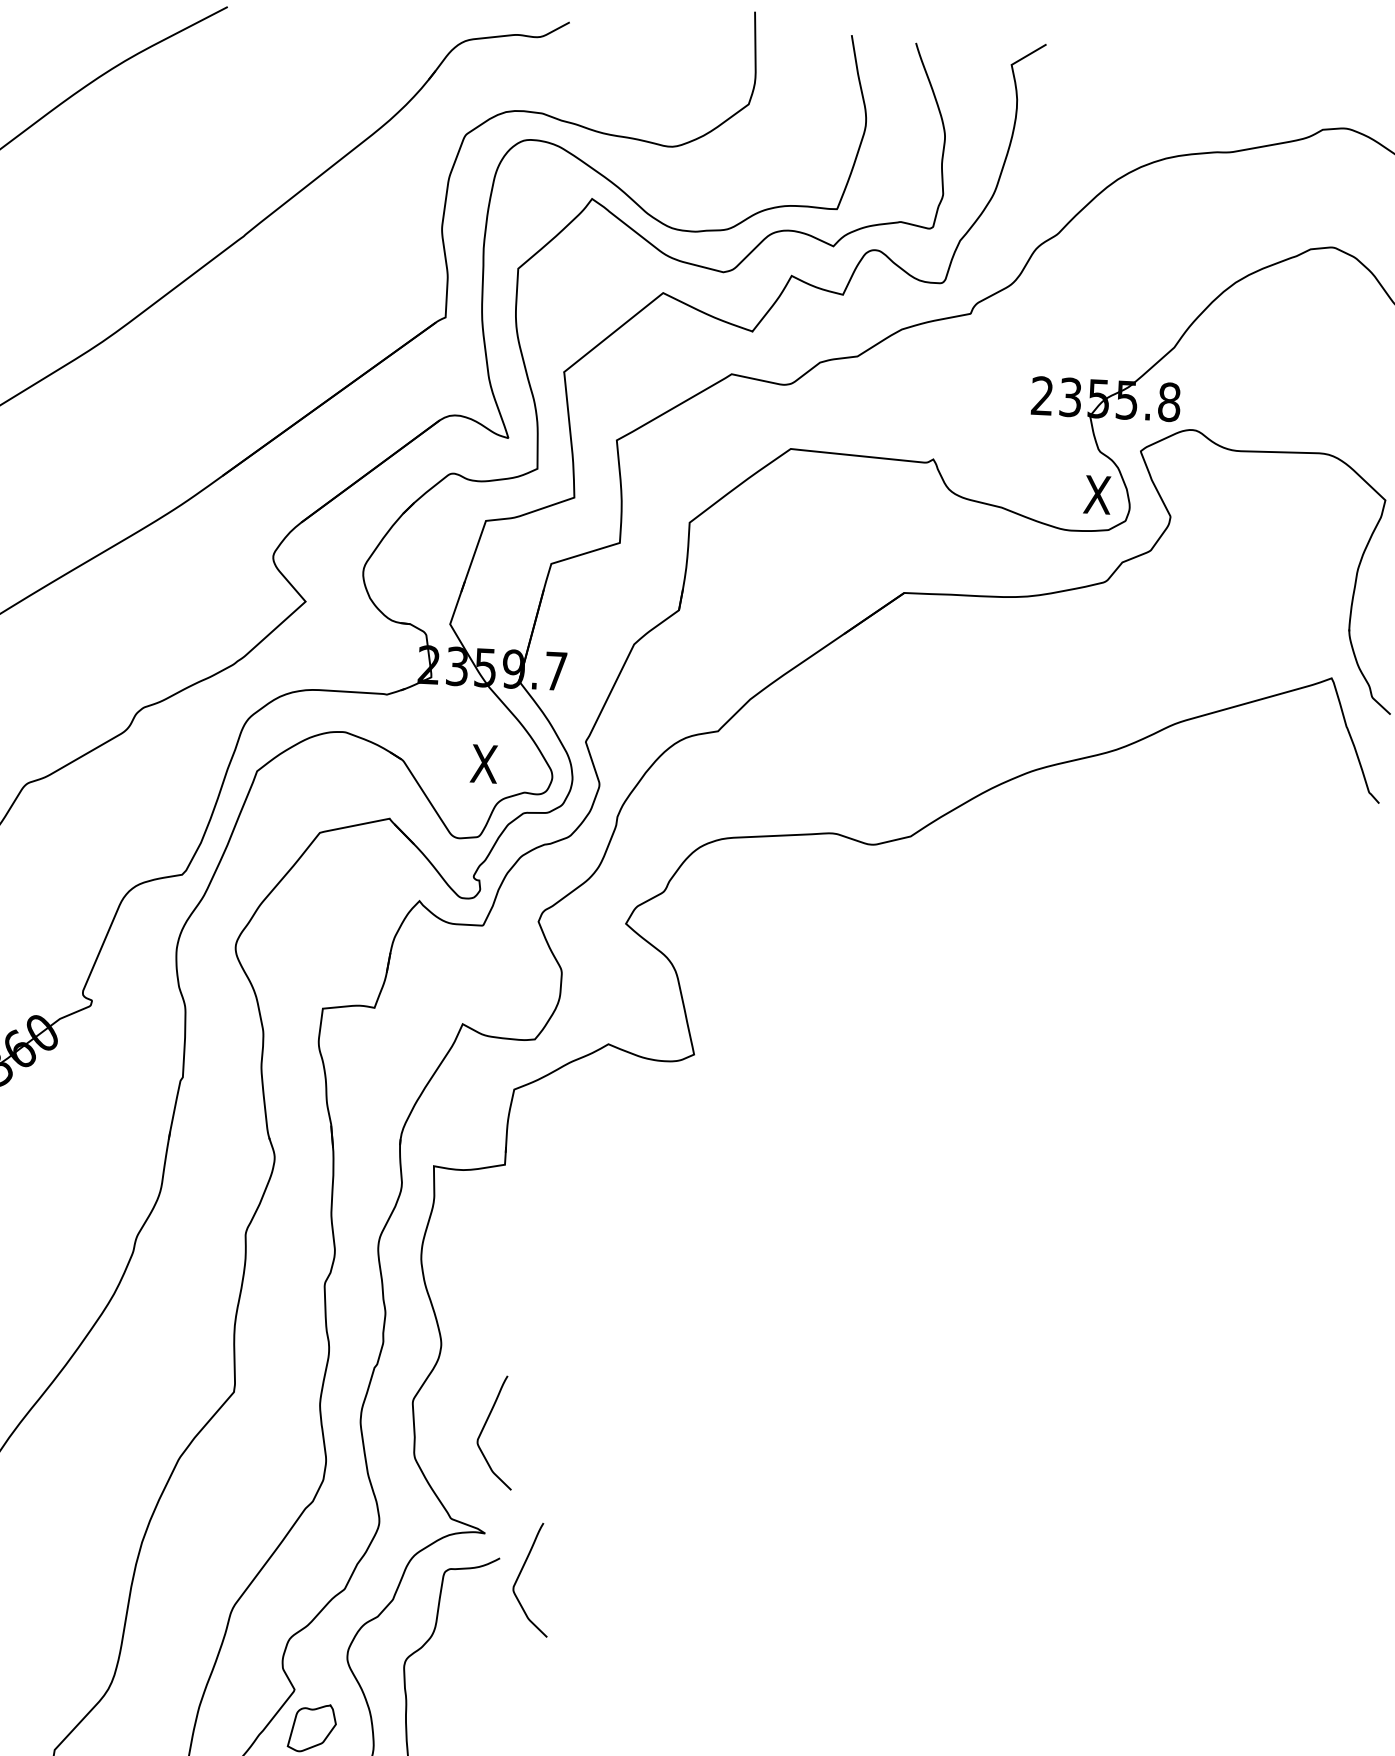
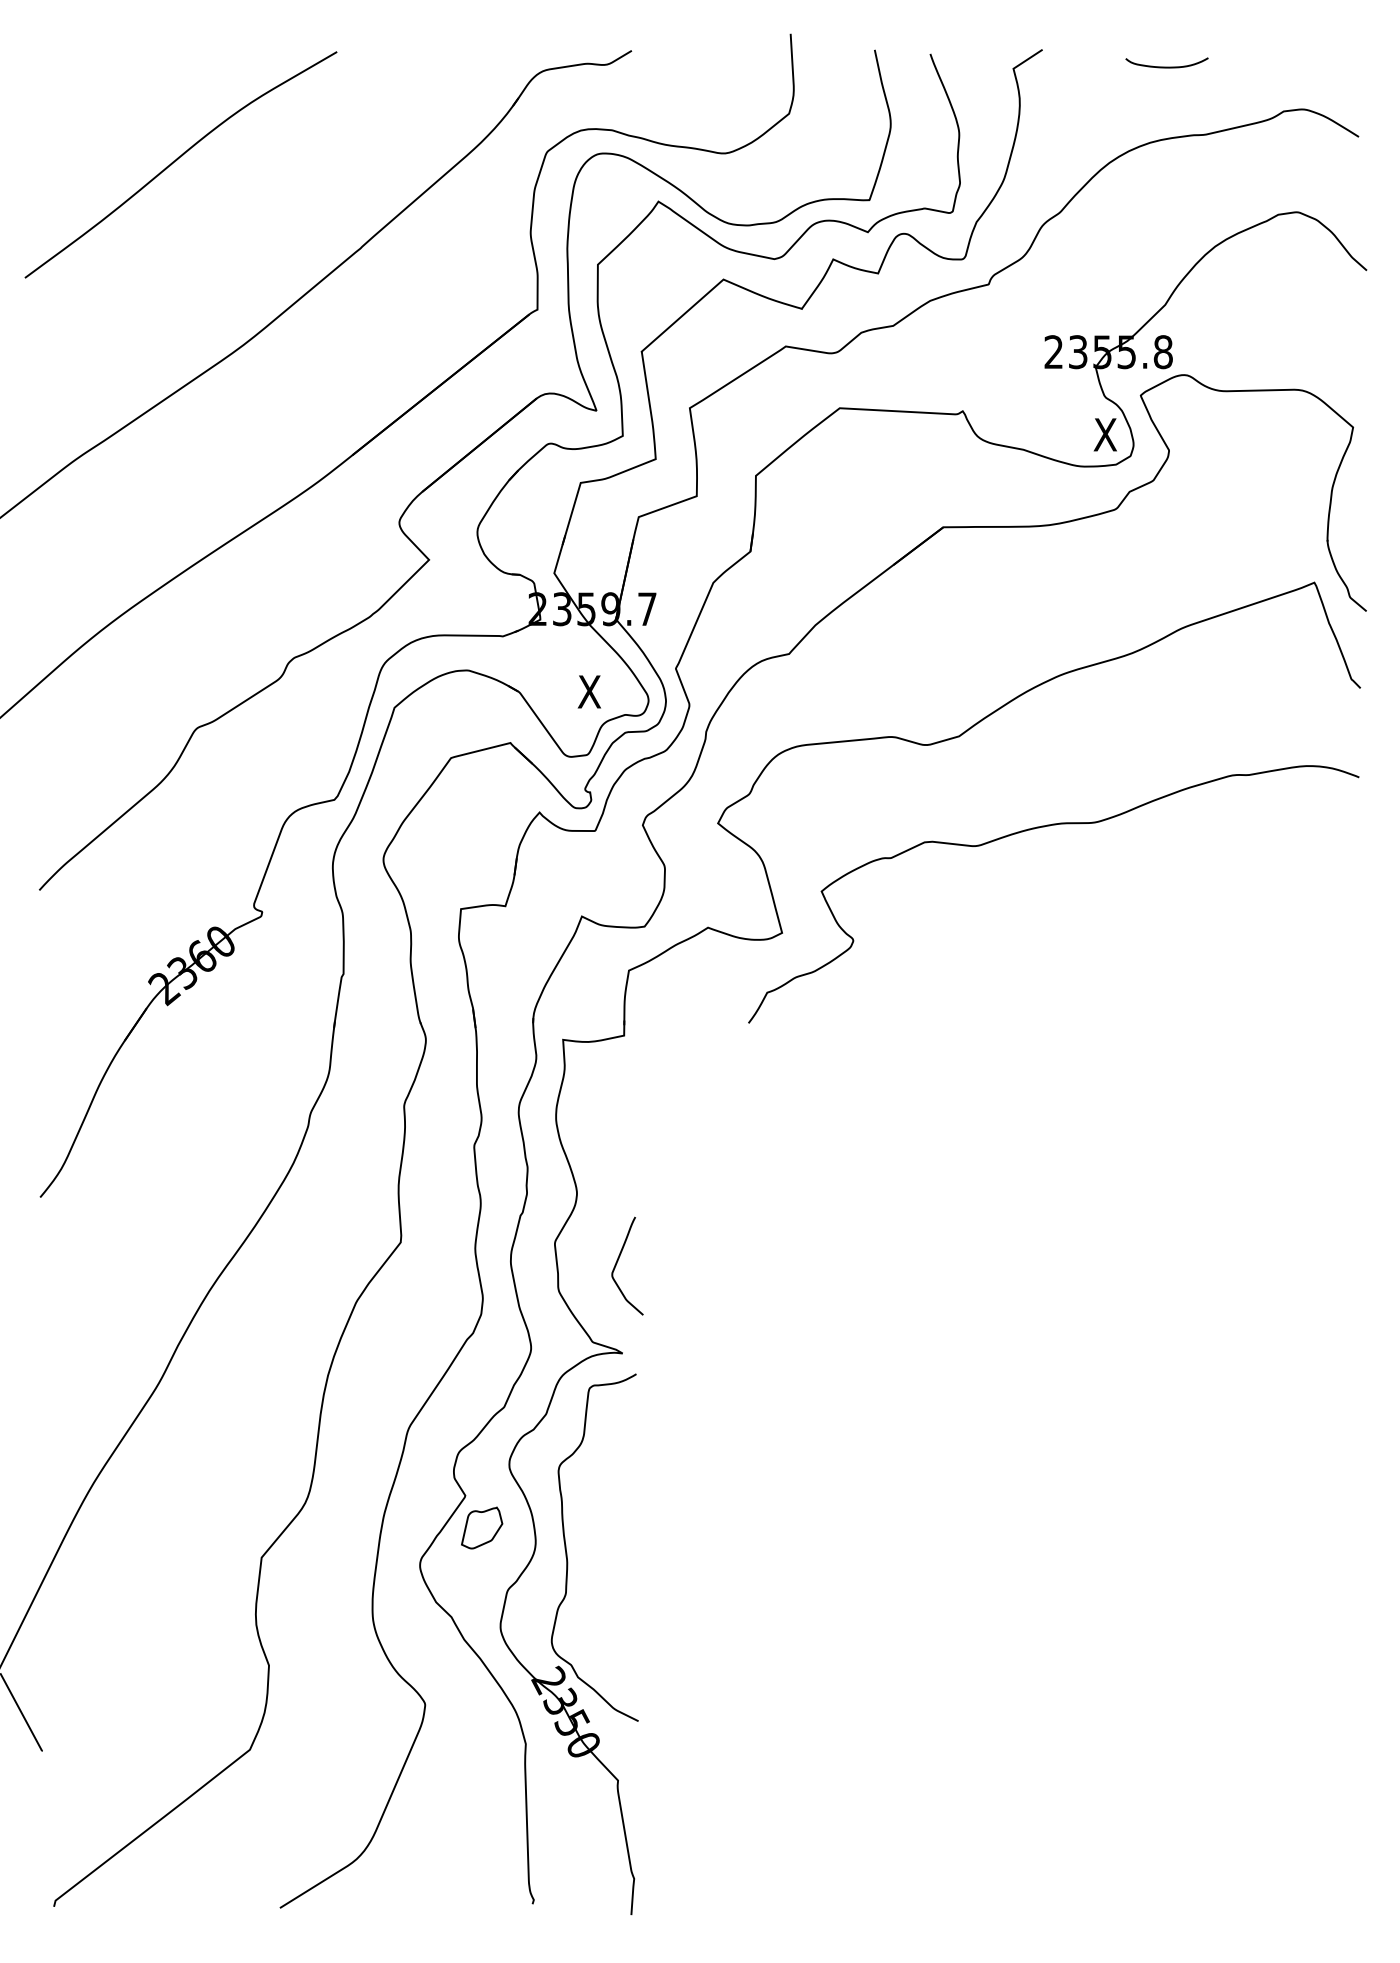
curve: (1189, 70) -> (1166, 66), added
curve: (998, 947) -> (1039, 828), added
curve: (521, 1573) -> (655, 1386), removed

